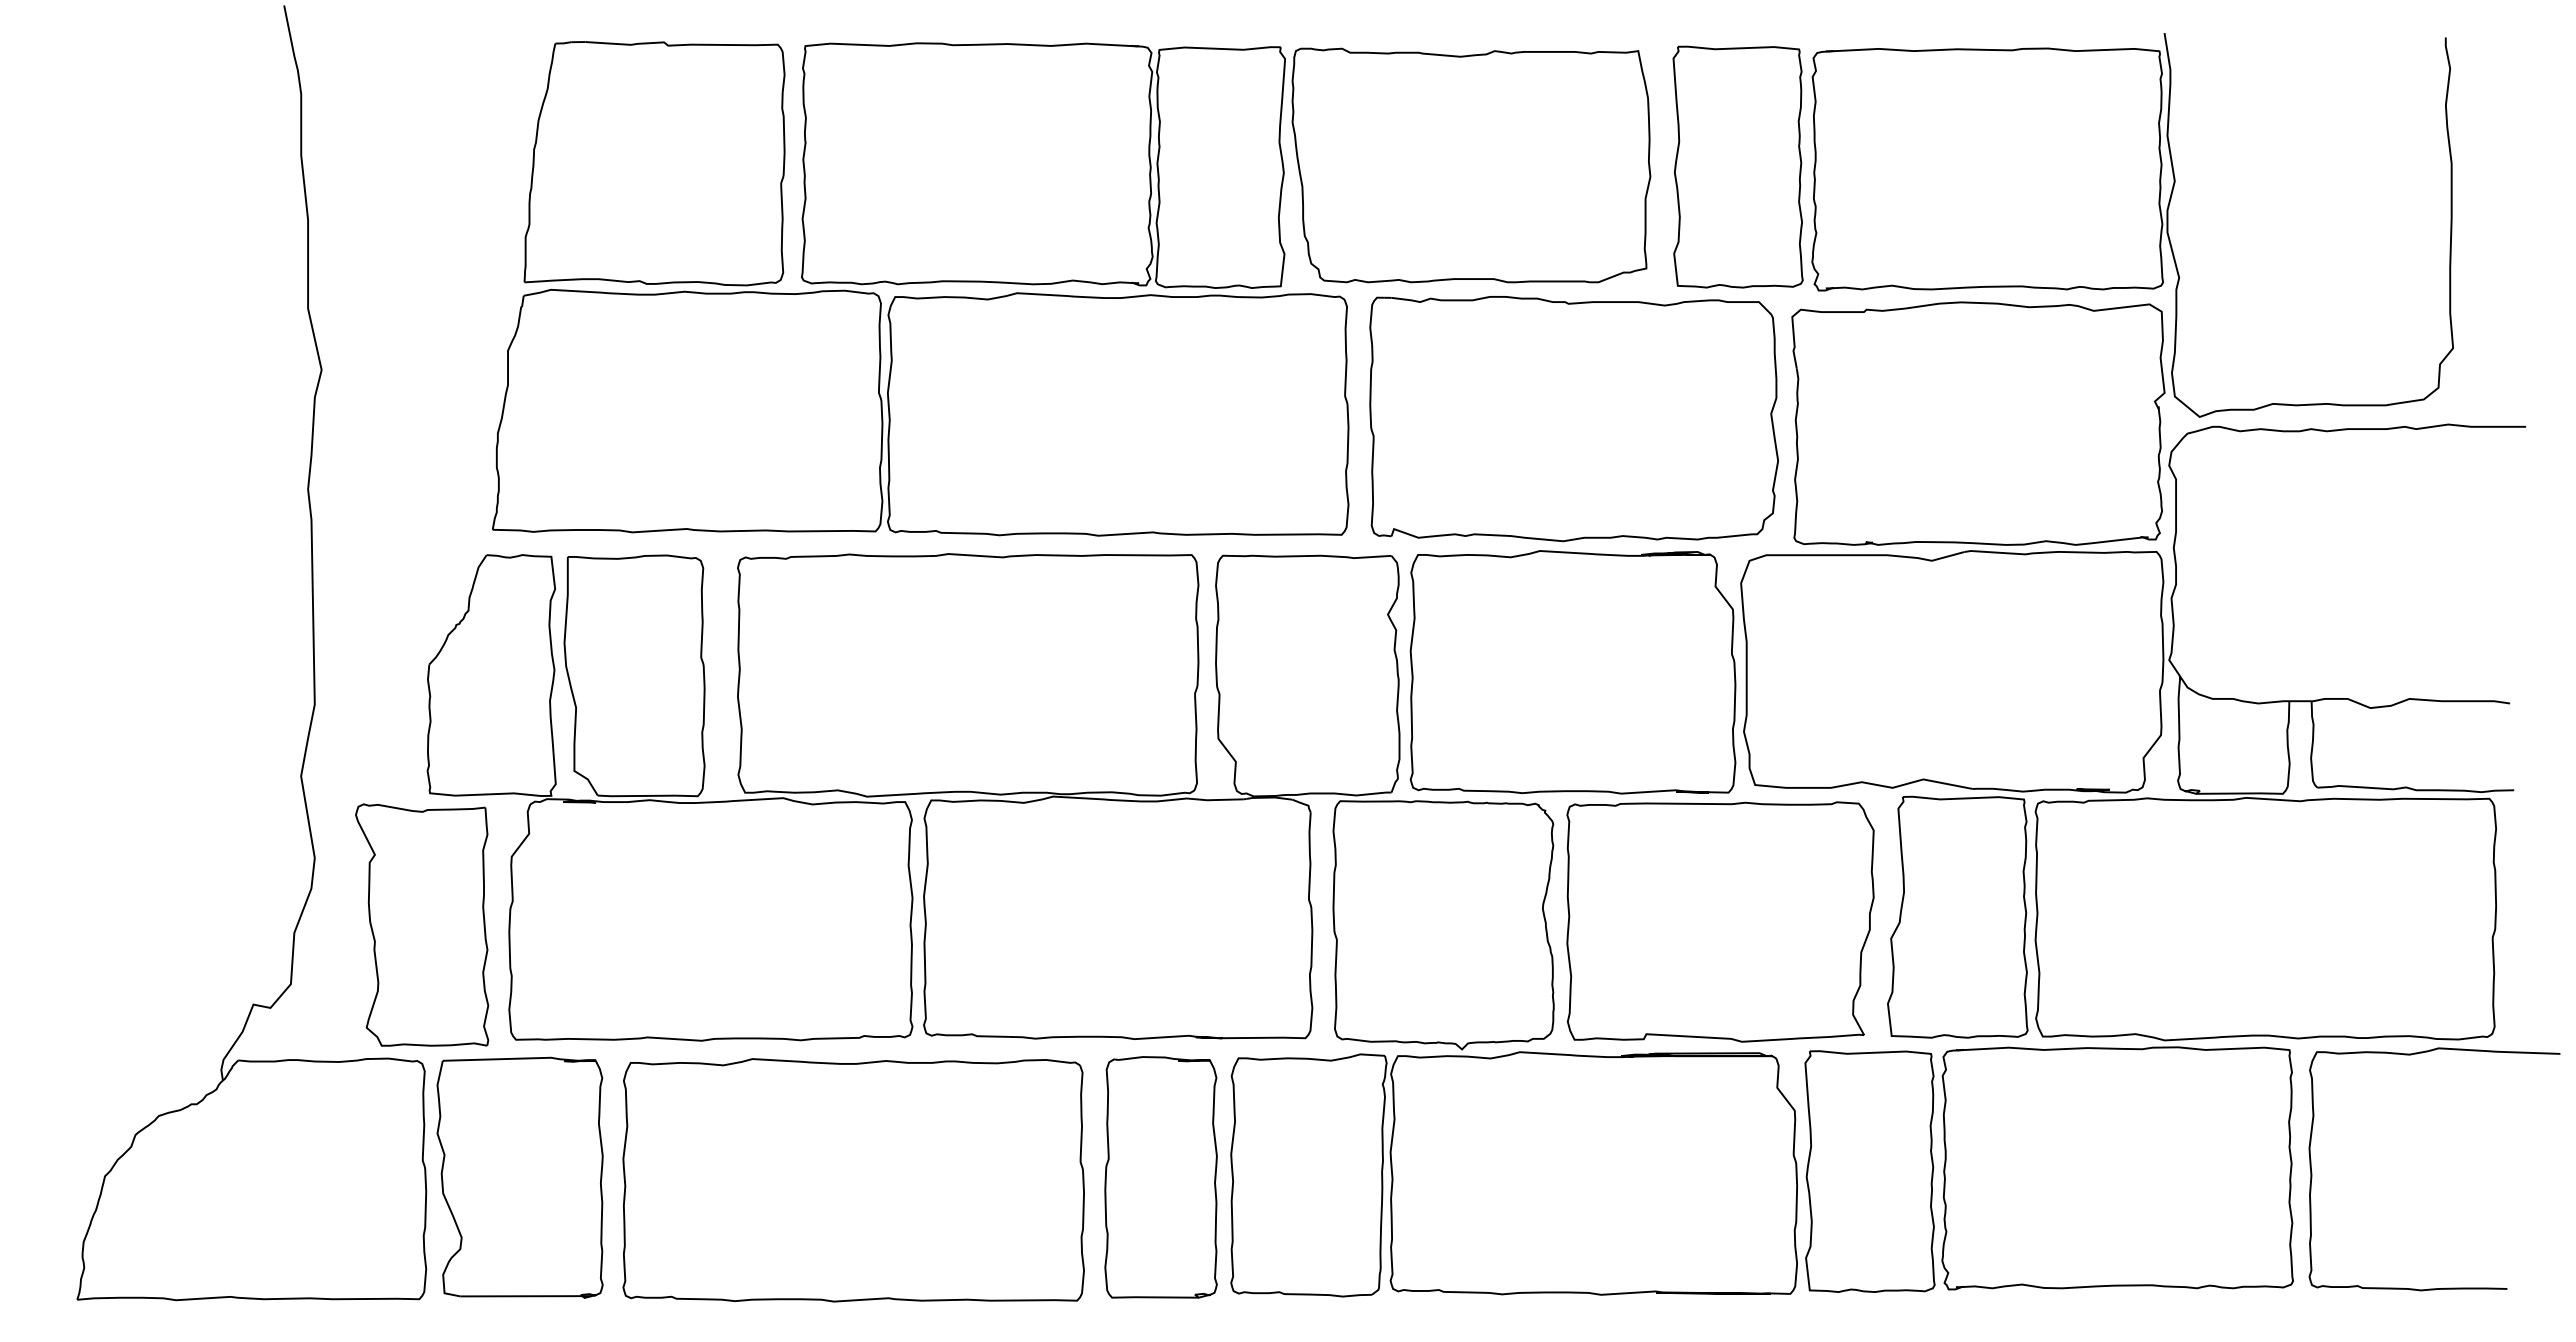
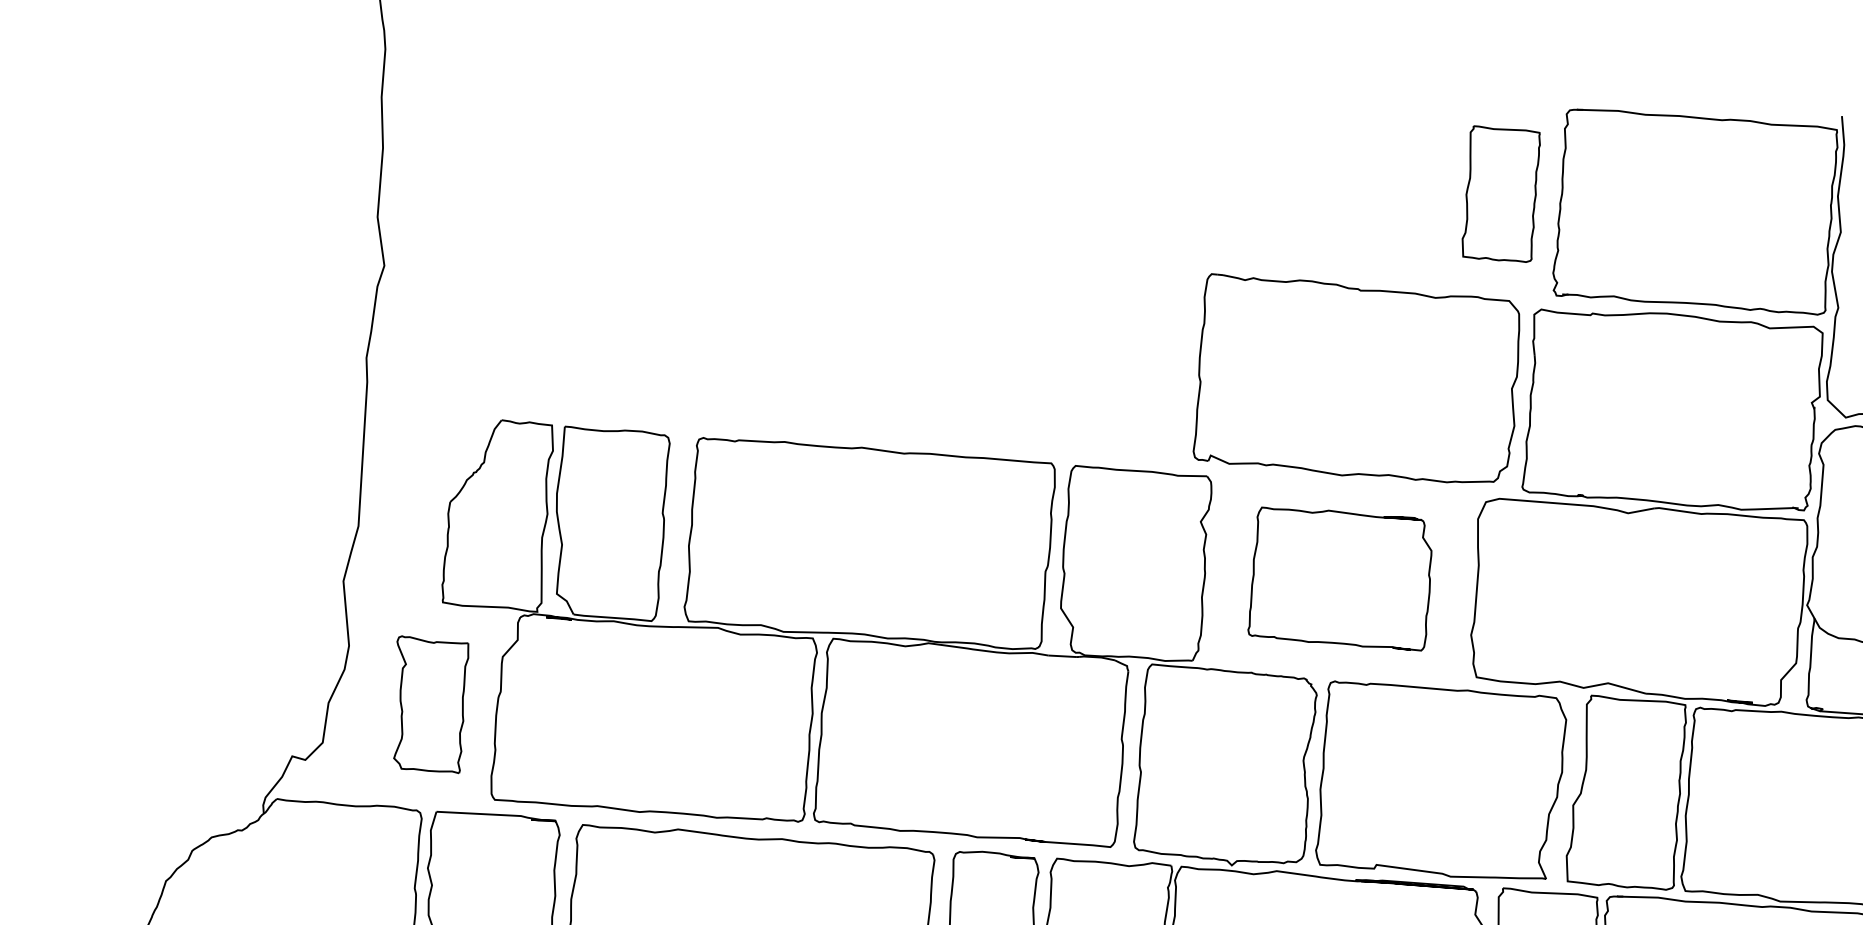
part: (1737, 166) -> (1500, 193), size x0.7
part: (1068, 282) -> (972, 243), removed
part: (1572, 672) -> (1341, 578), size x0.7
part: (422, 924) -> (429, 704), size x0.7

